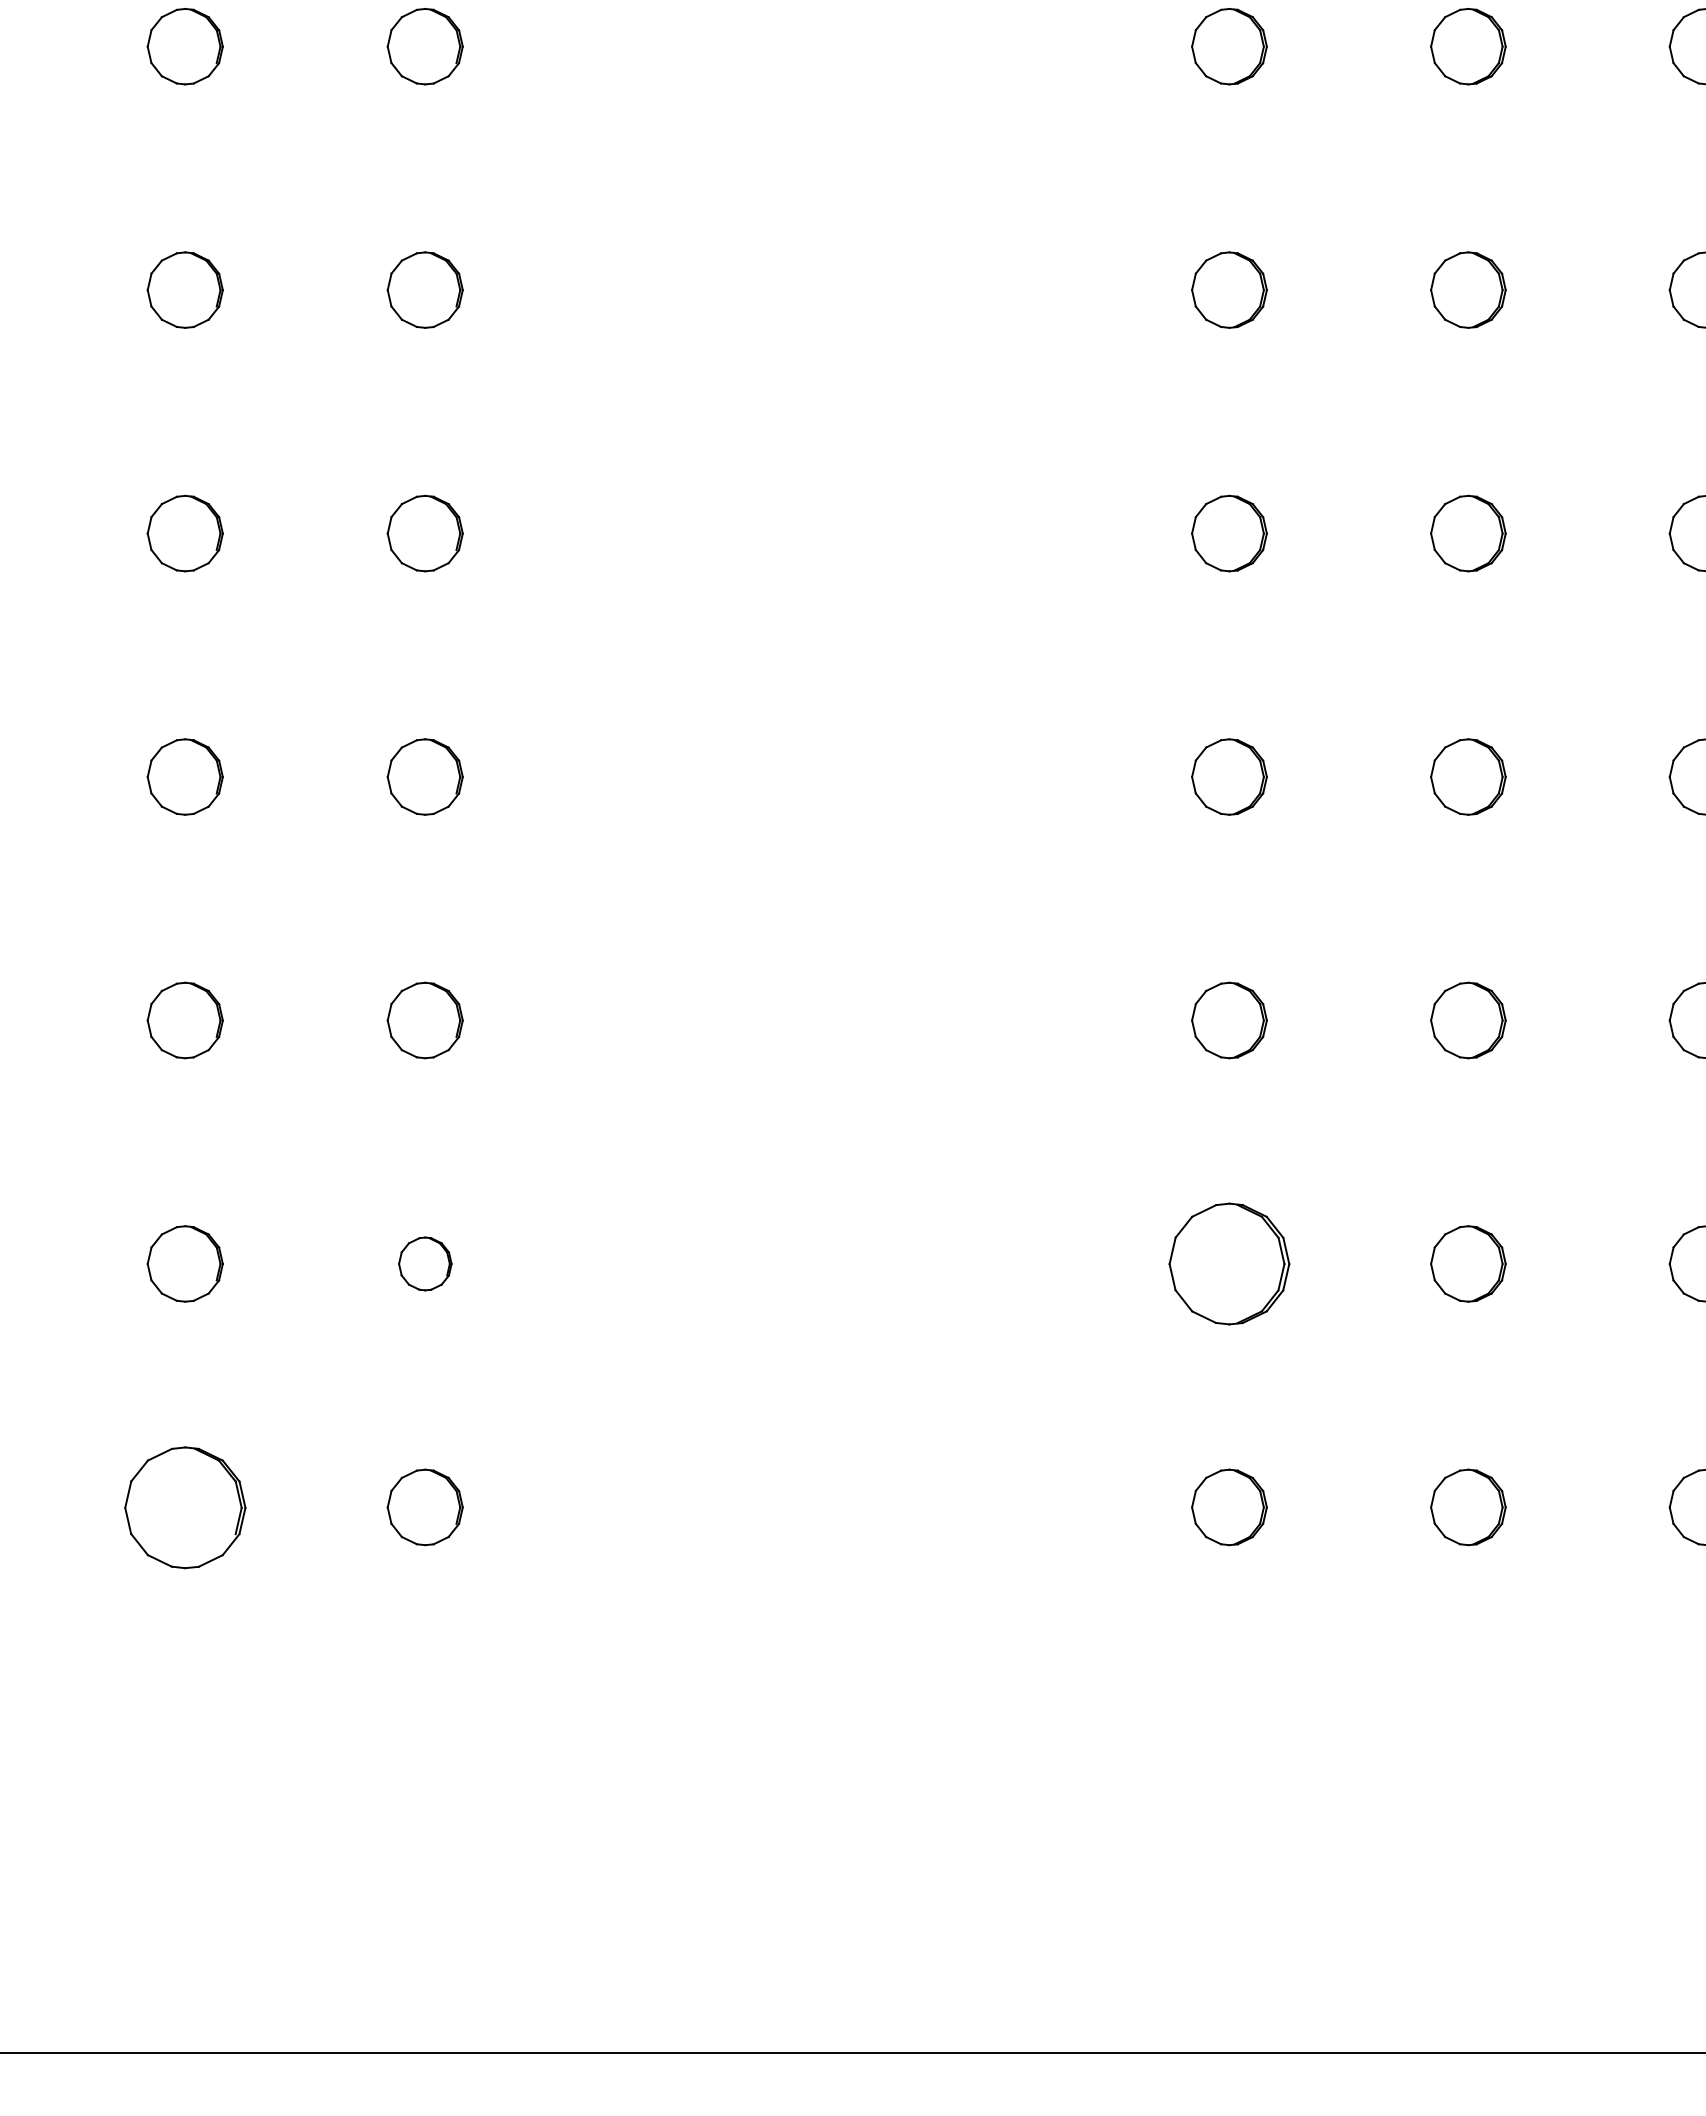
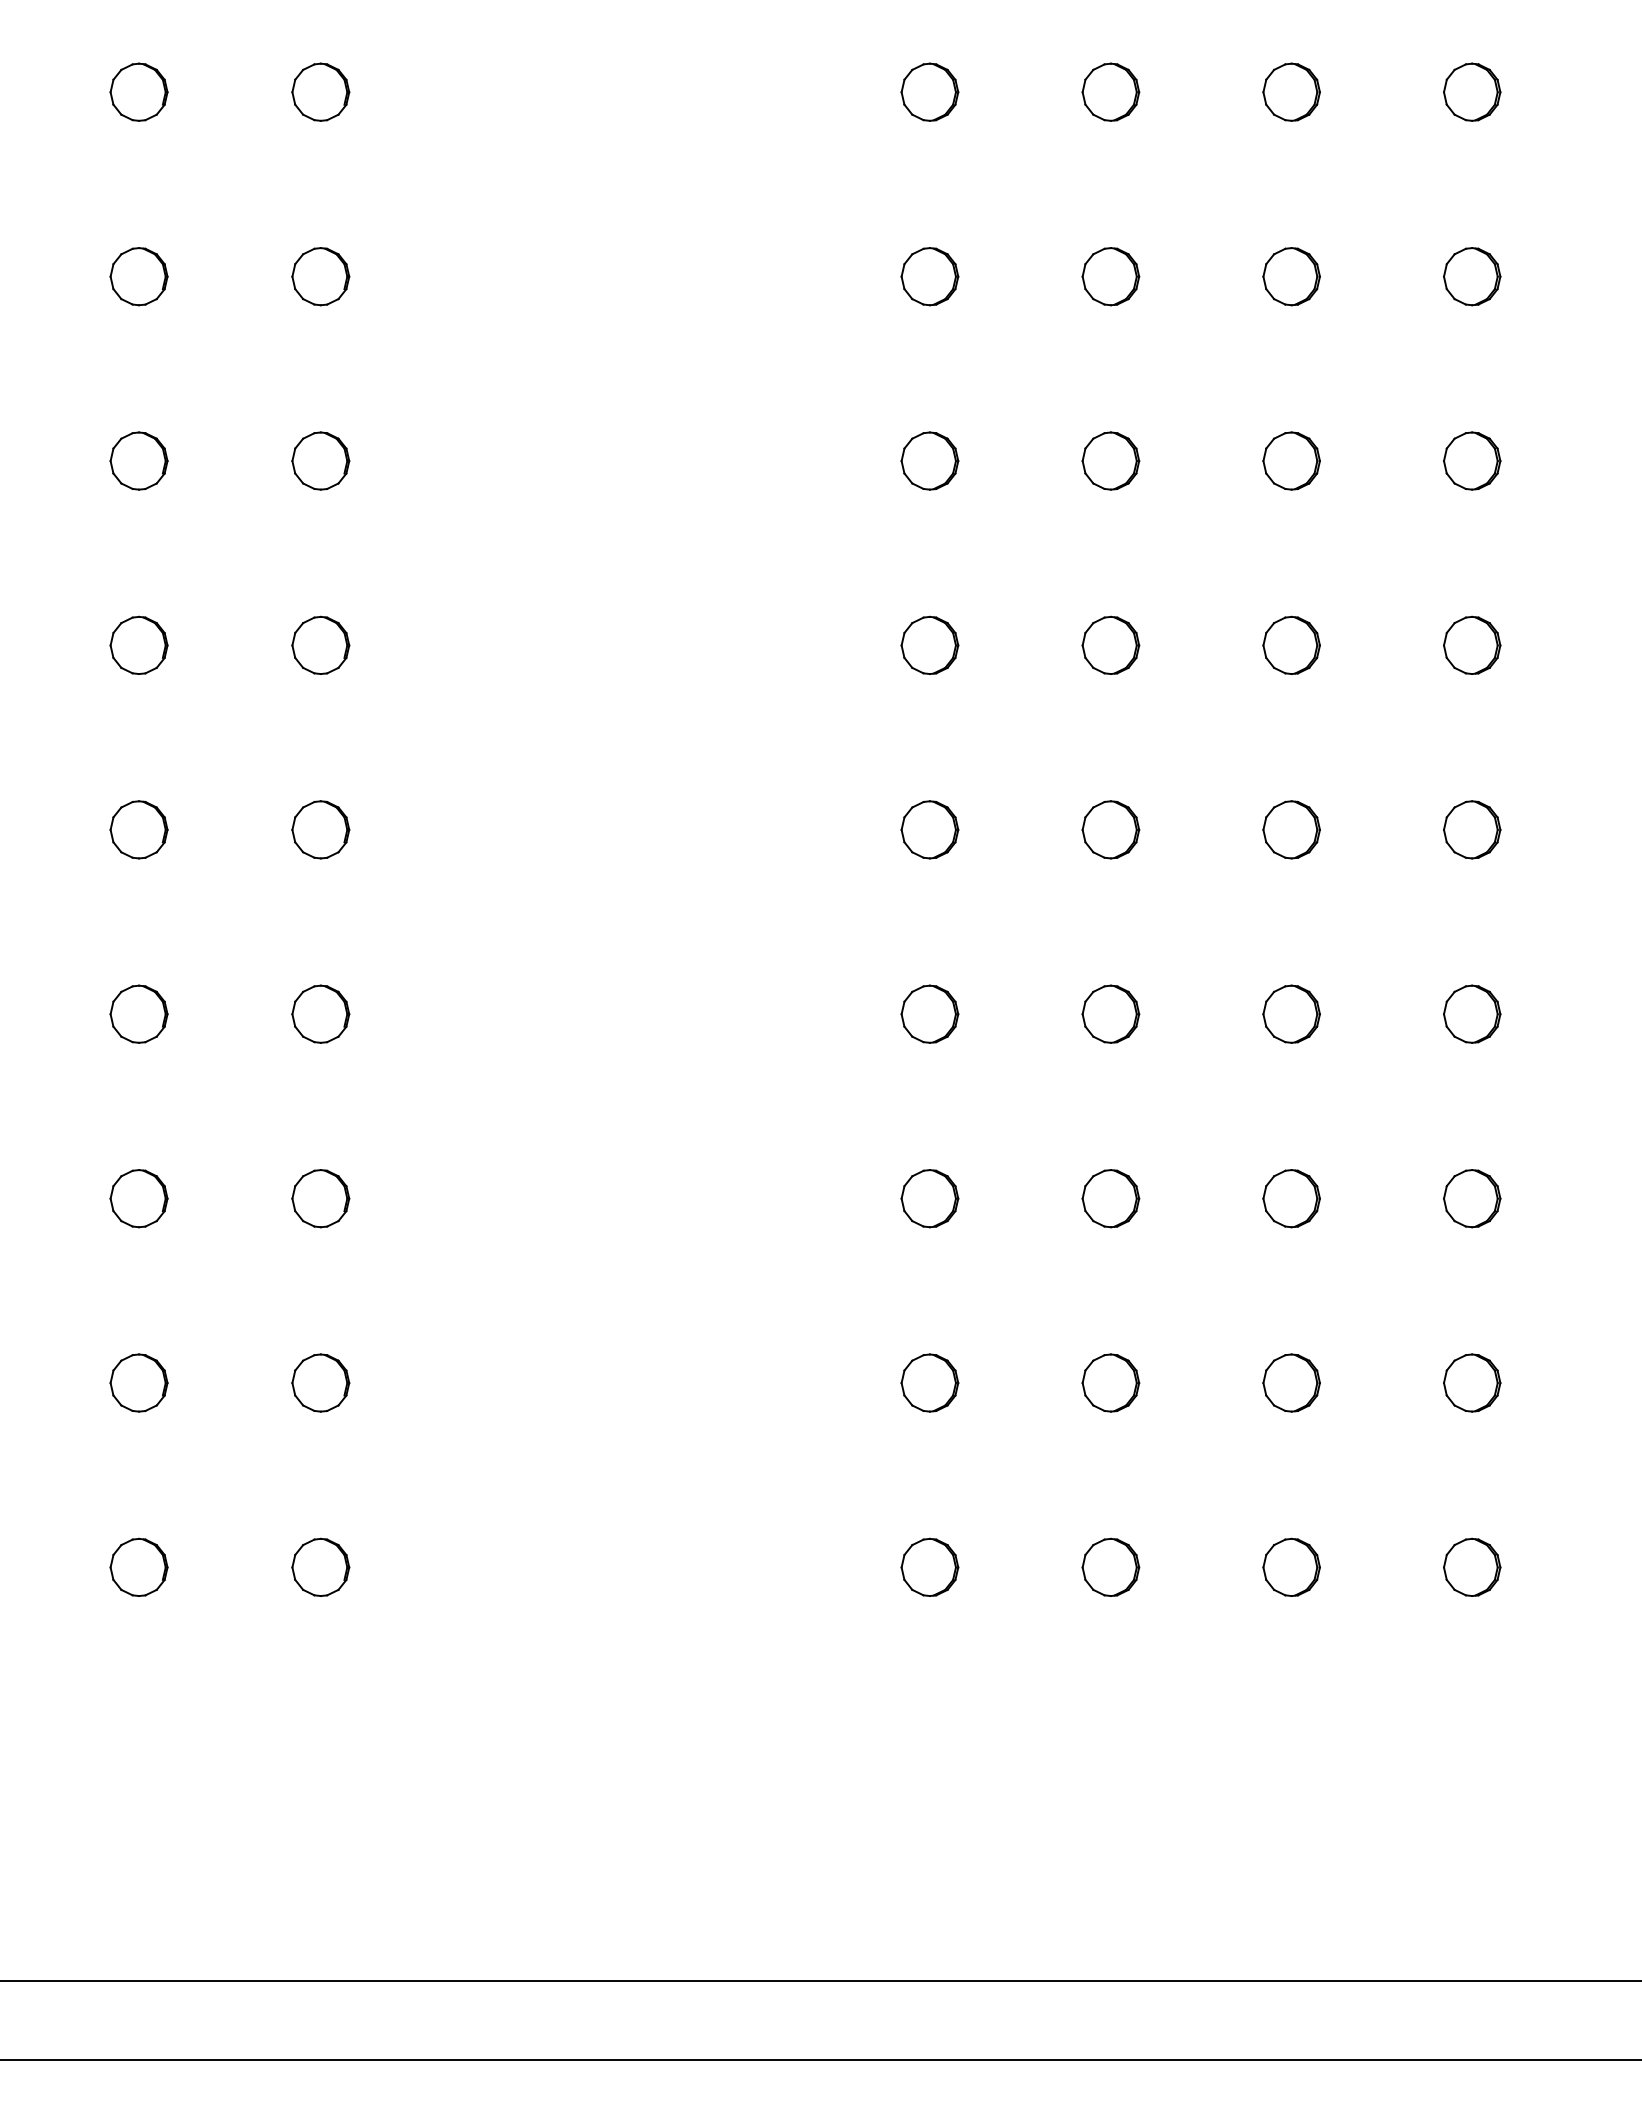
part: (424, 1263) -> (320, 1382), size x1.43
part: (1228, 1263) -> (929, 1382), size x0.62
part: (184, 1506) -> (138, 1566), size x0.62

